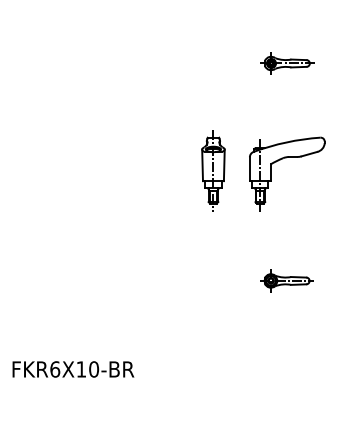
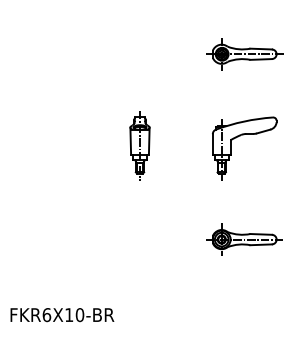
part: (287, 63) -> (244, 54), size x1.67
part: (213, 170) -> (140, 145), moved
part: (286, 280) -> (244, 239), size x1.67

